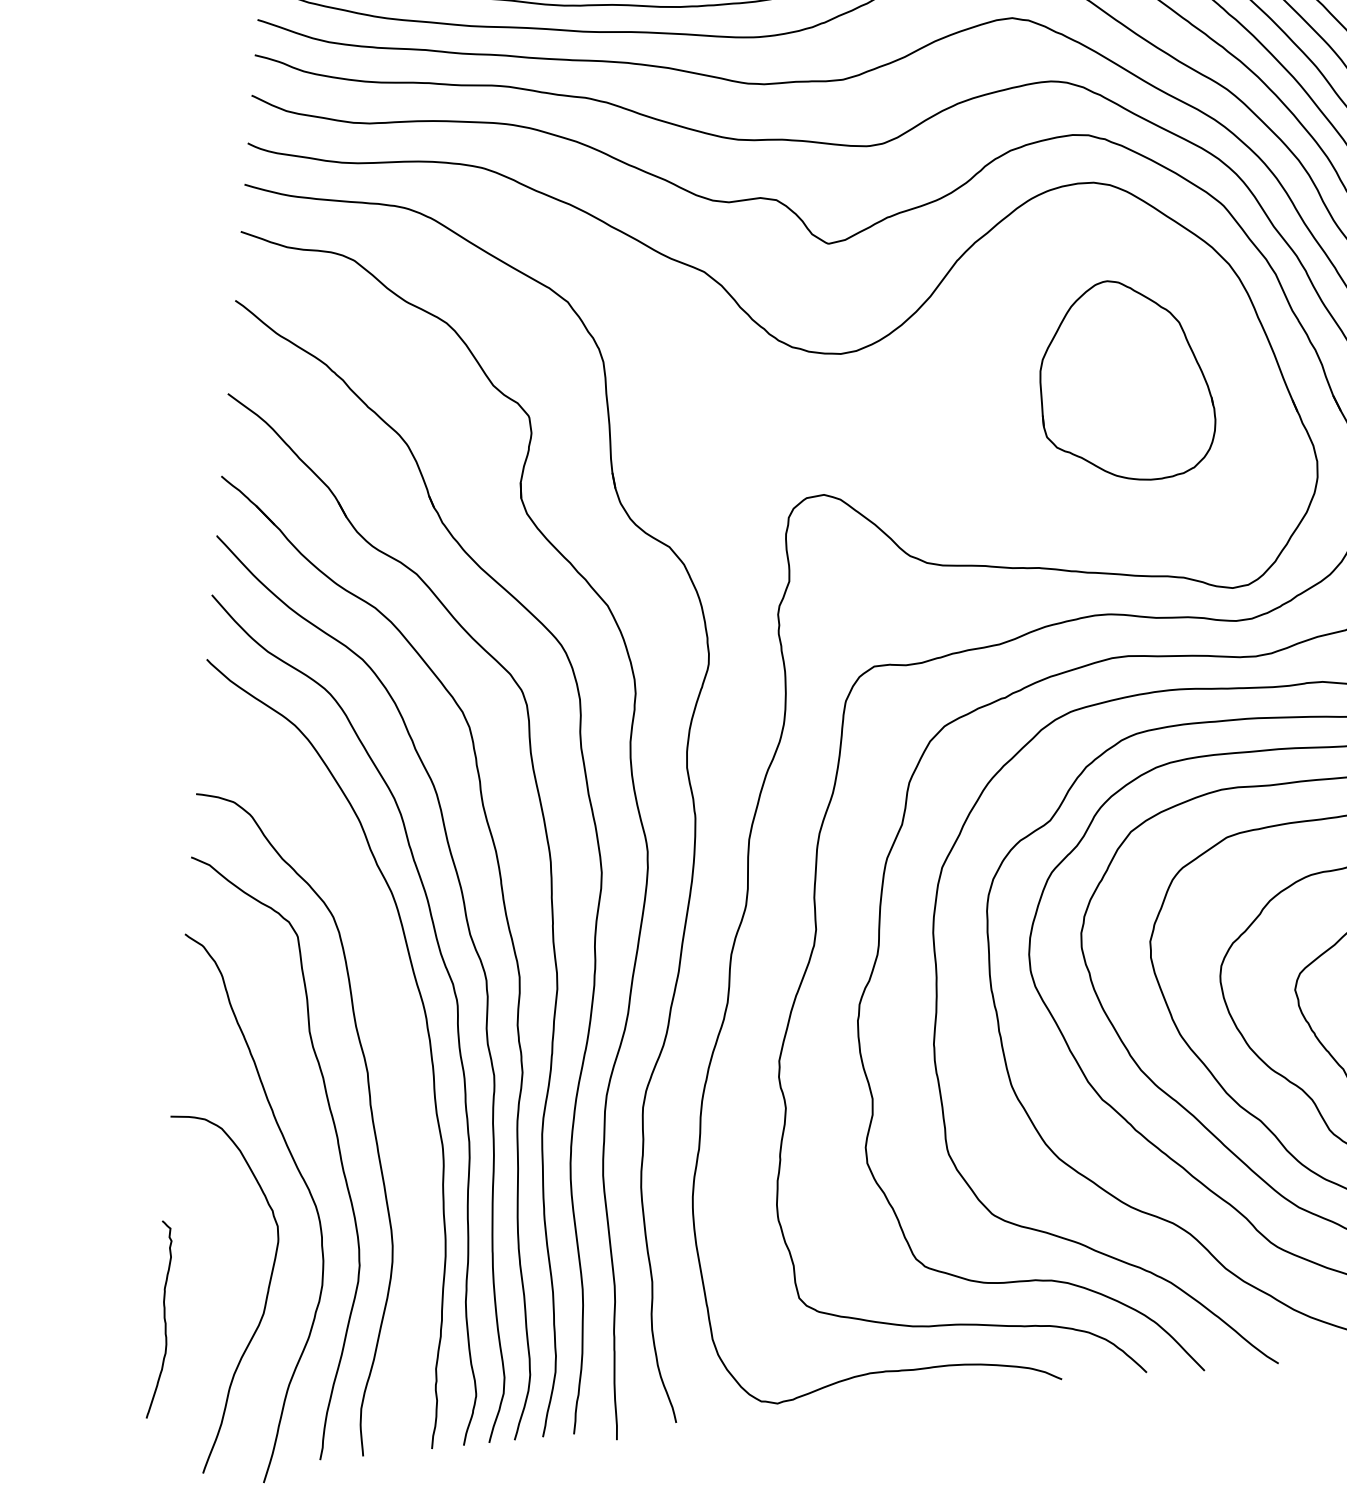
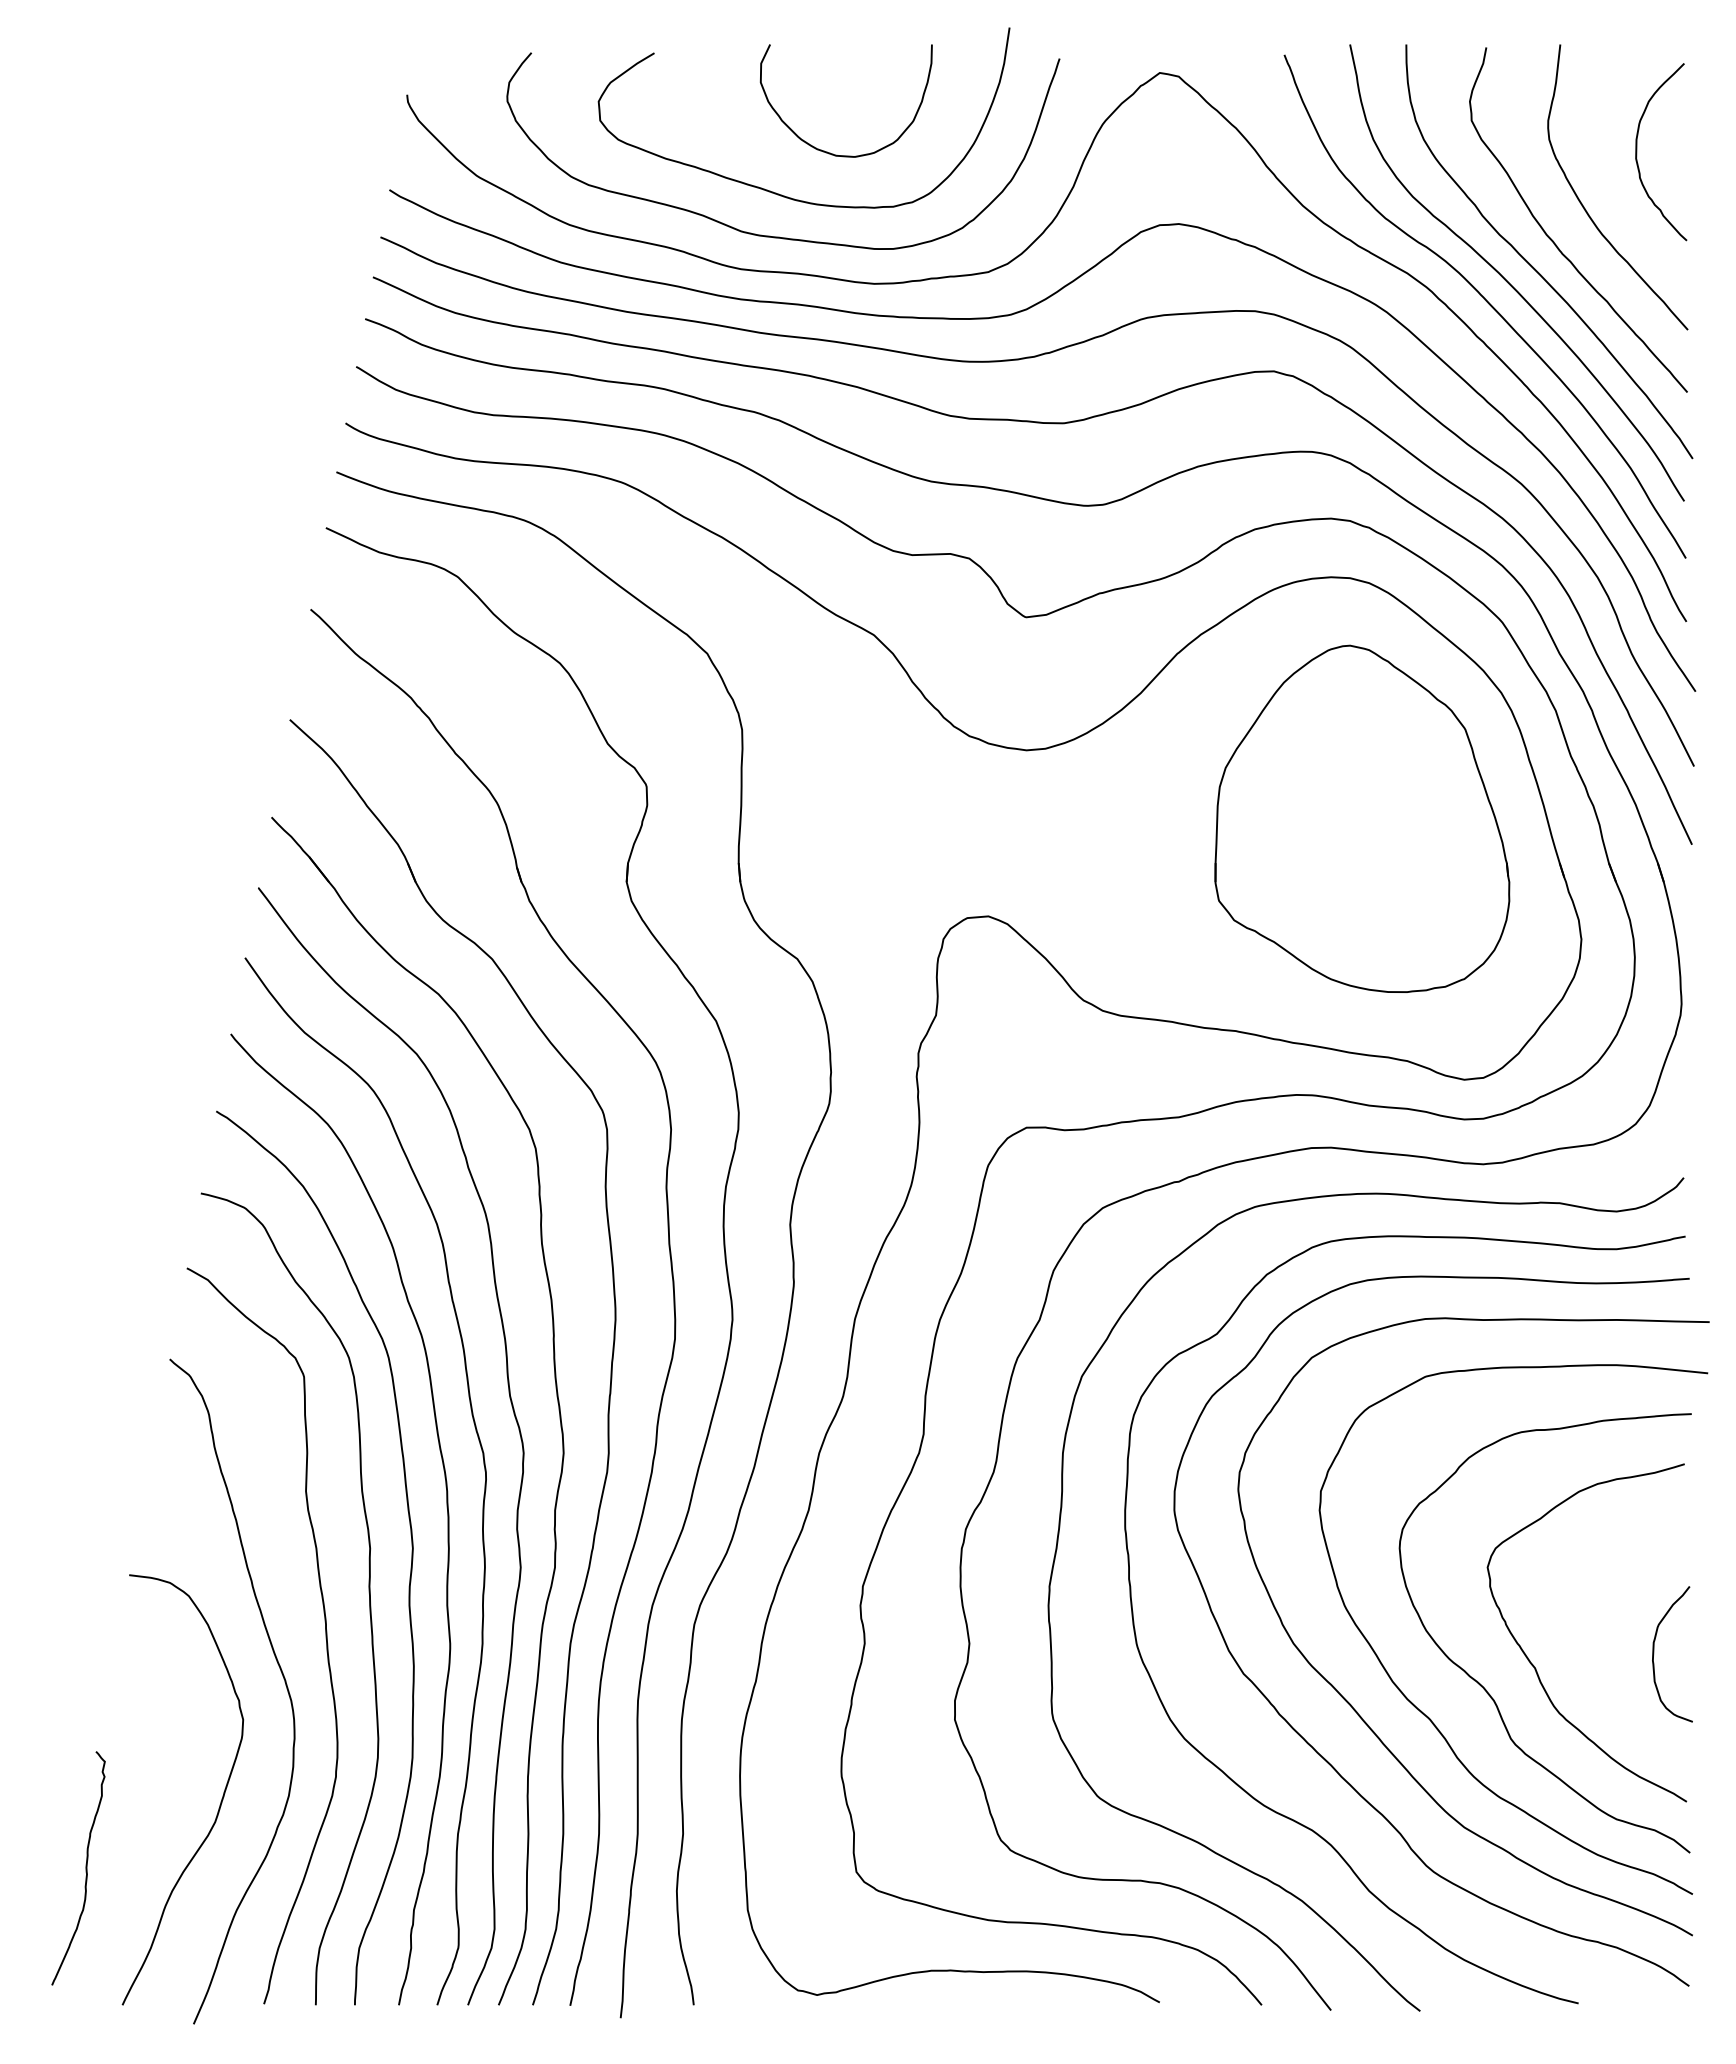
part: (1125, 380) -> (1362, 818), size x1.43
curve: (402, 1084) -> (410, 1566), added
curve: (163, 1318) -> (85, 1868), moved

